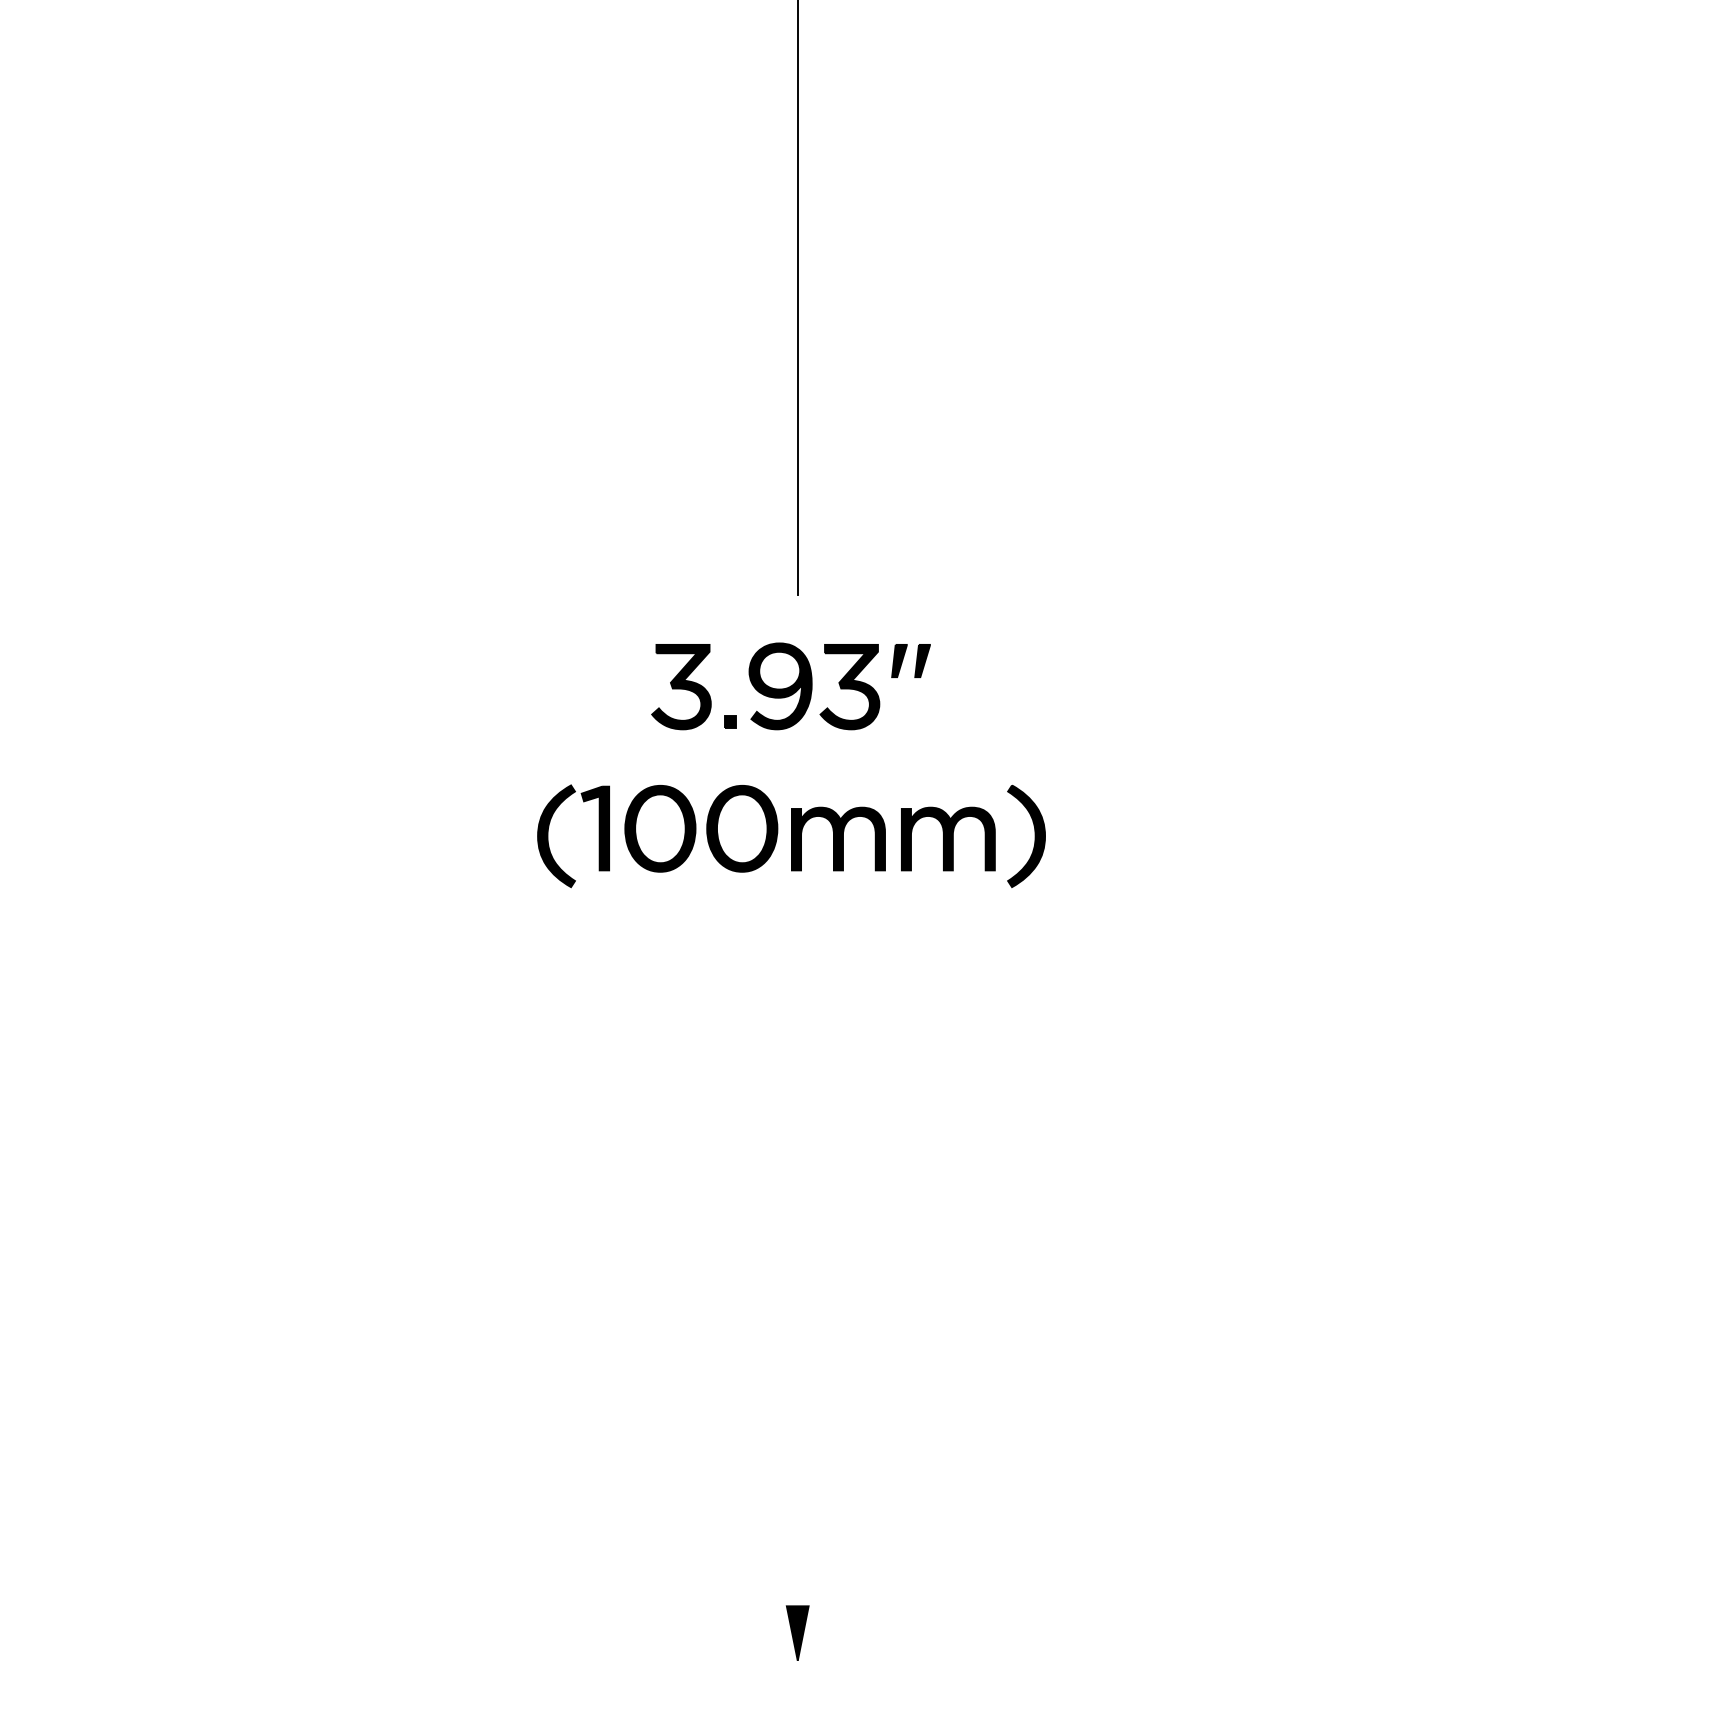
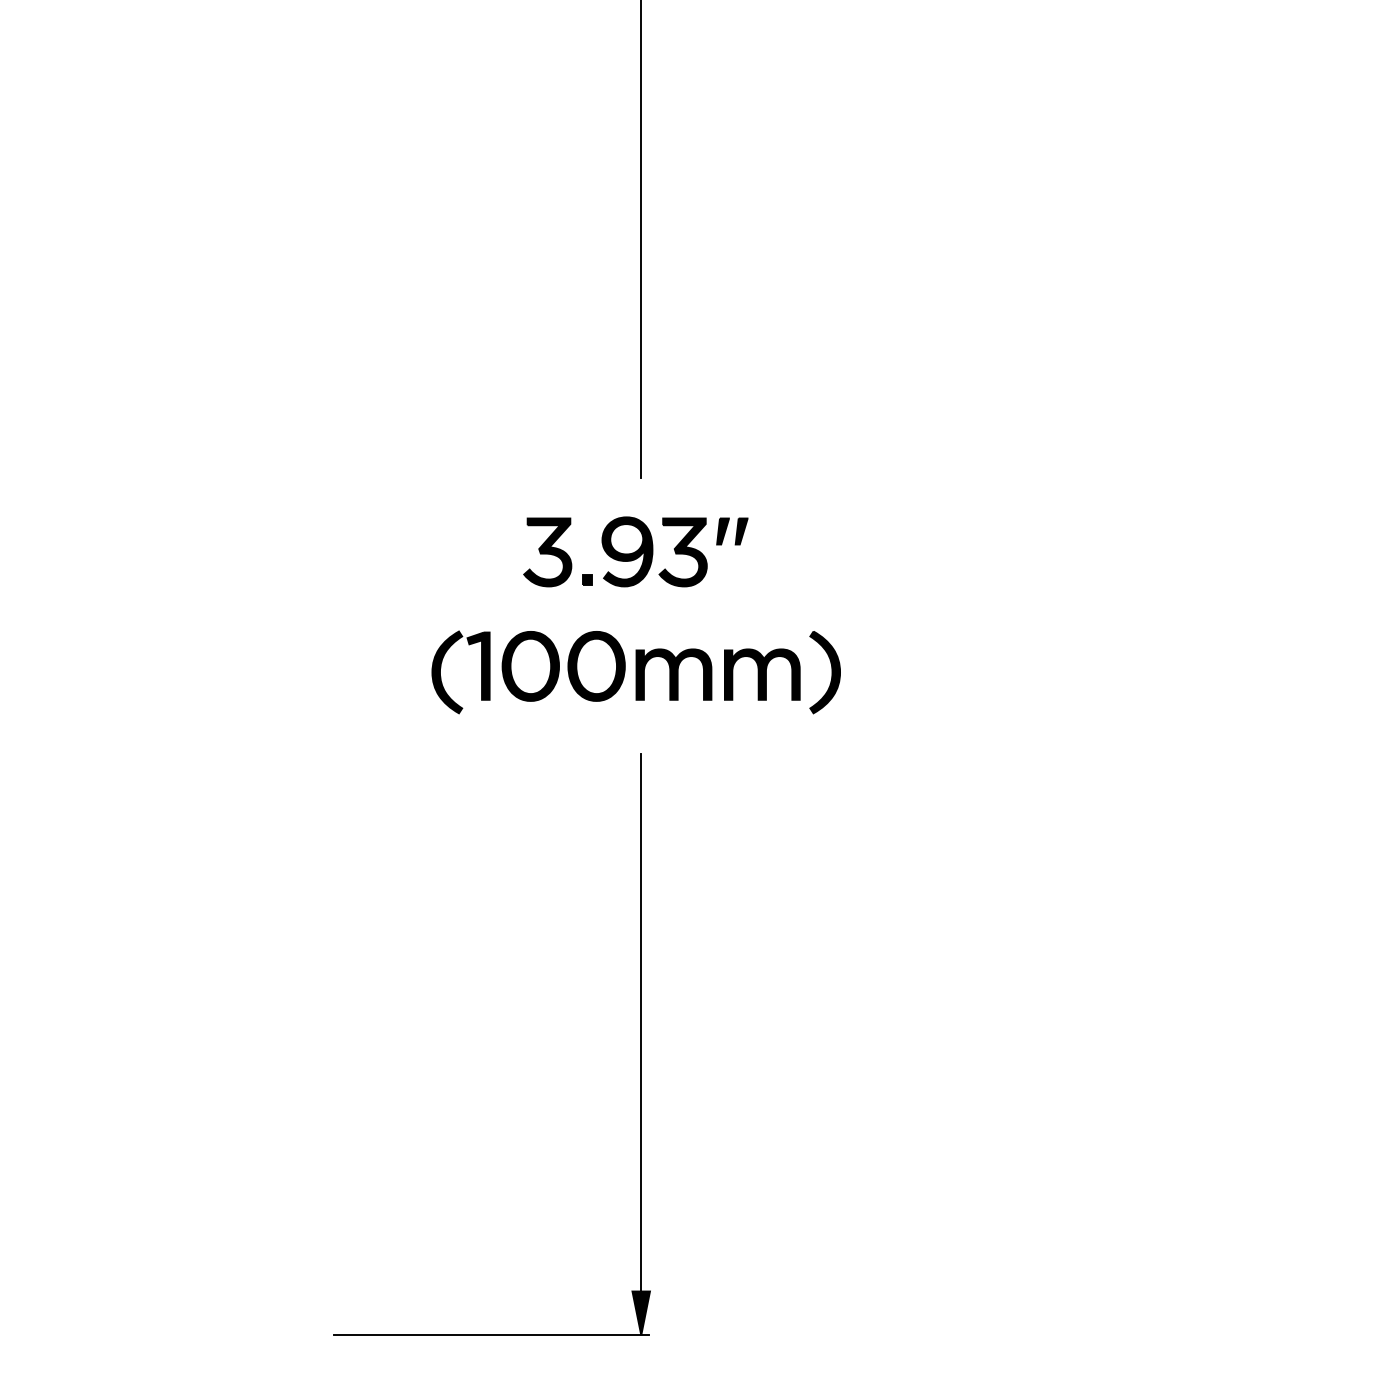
line: (797, 1282) -> (641, 1031), added
line: (610, 1660) -> (490, 1335), added

